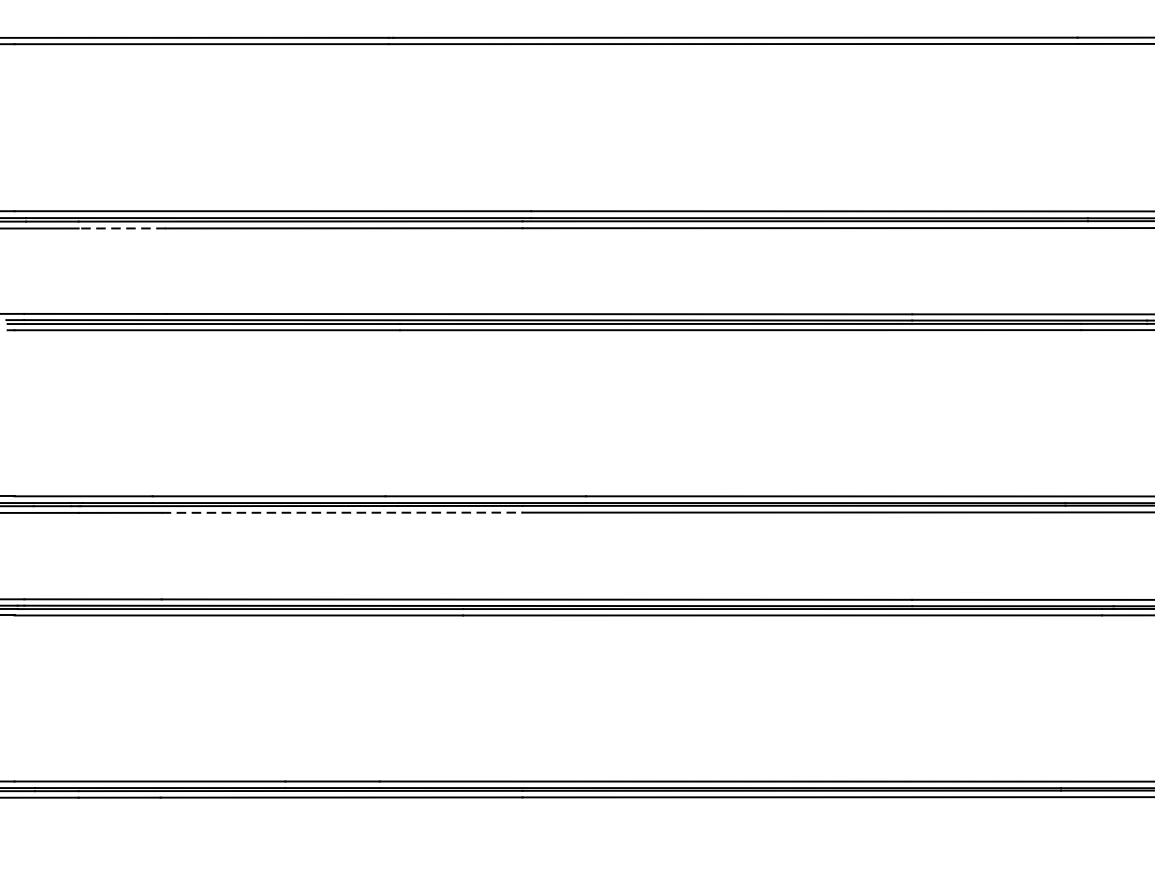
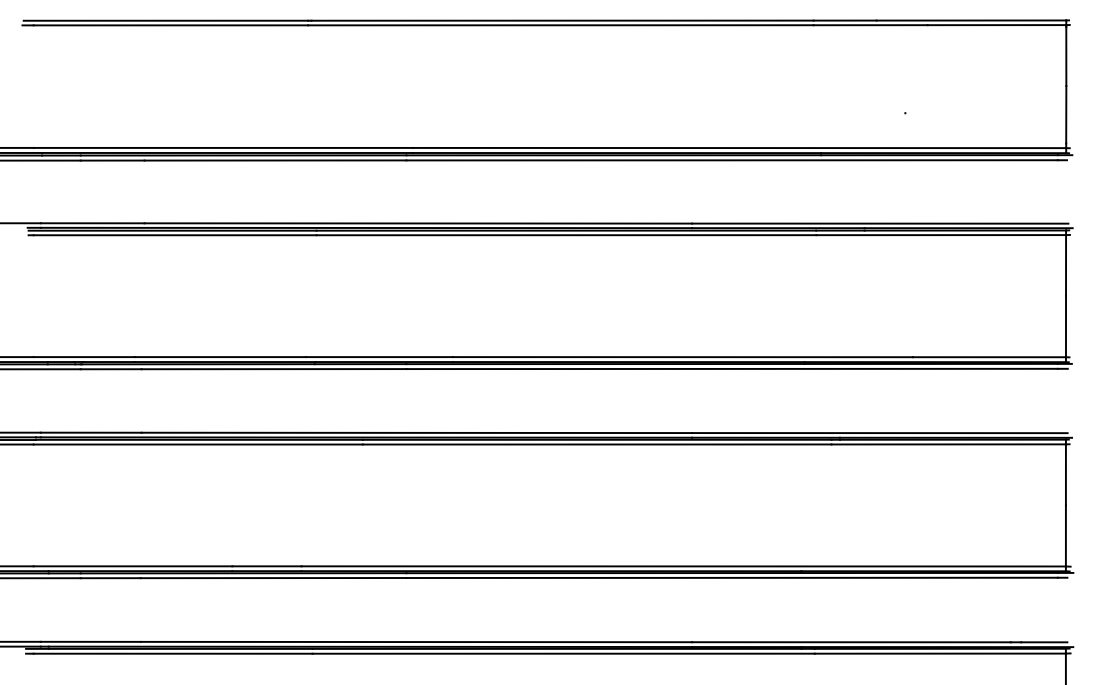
line: (121, 228) -> (112, 160), dashed -> solid
line: (342, 513) -> (274, 369), dashed -> solid

